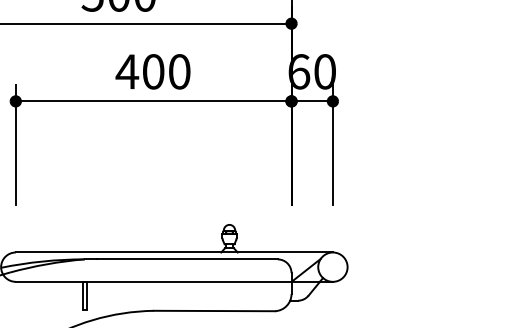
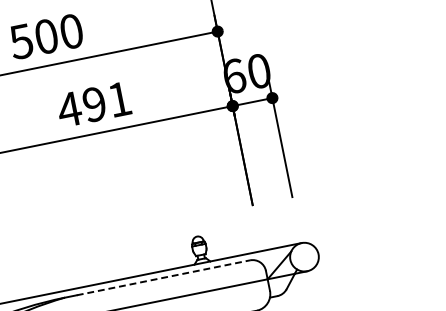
text: (166, 71) -> (106, 101), 400 -> 491
line: (187, 259) -> (163, 277), solid -> dashed

